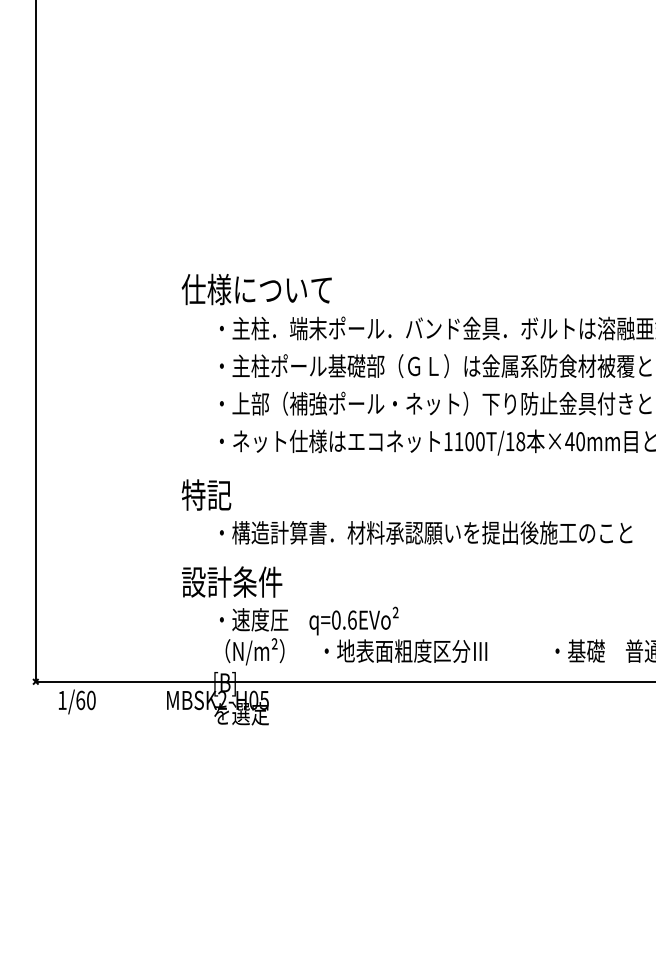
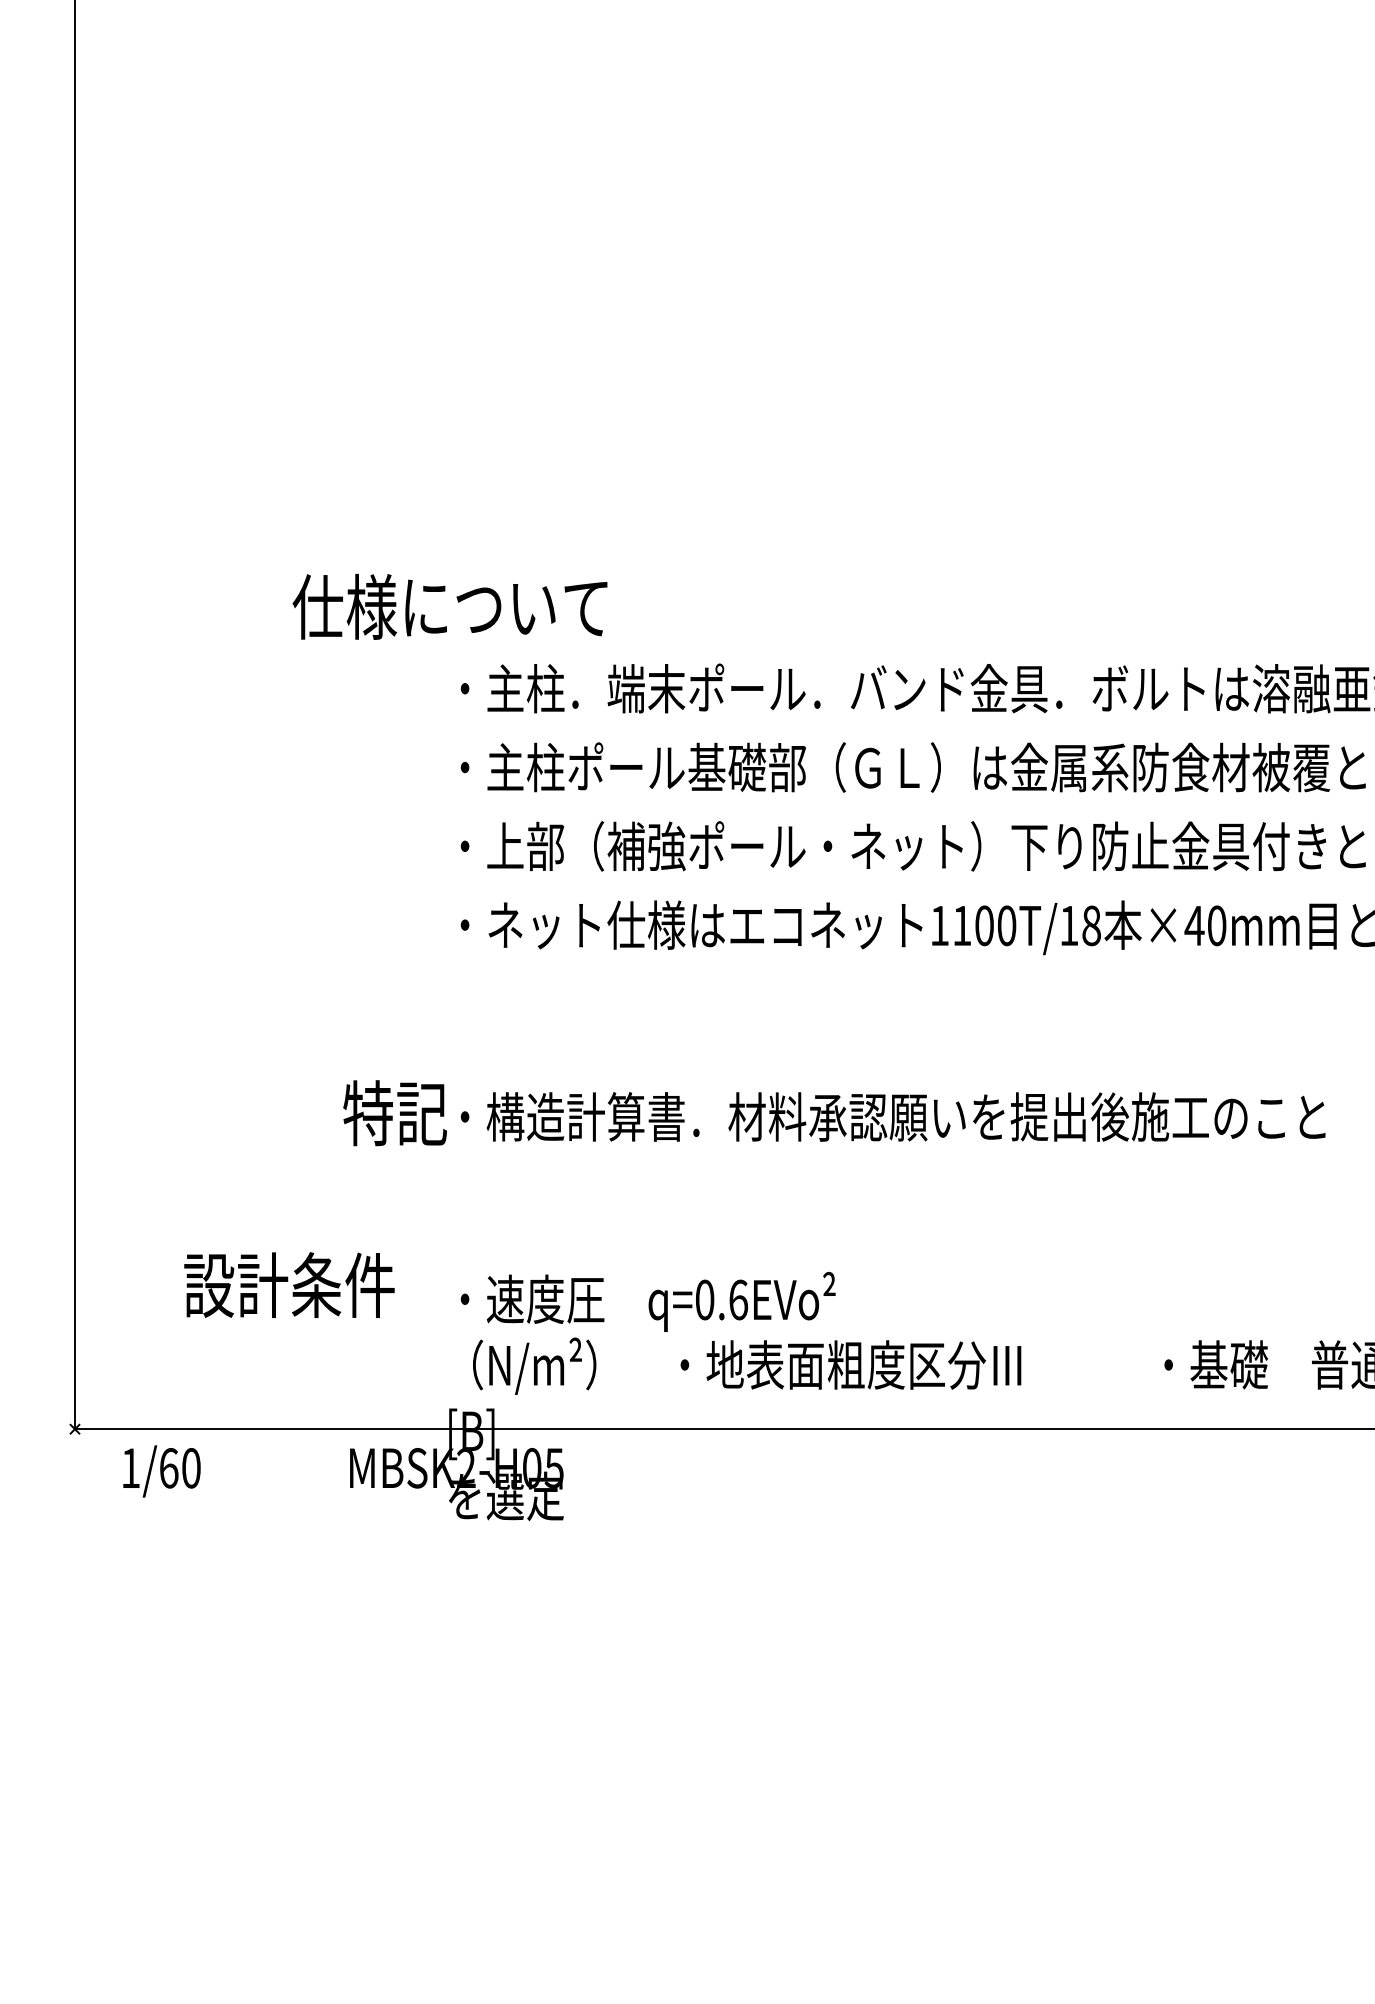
text: (256, 289) -> (449, 606), moved
text: (206, 494) -> (395, 1112), moved
text: (232, 581) -> (290, 1283), moved

